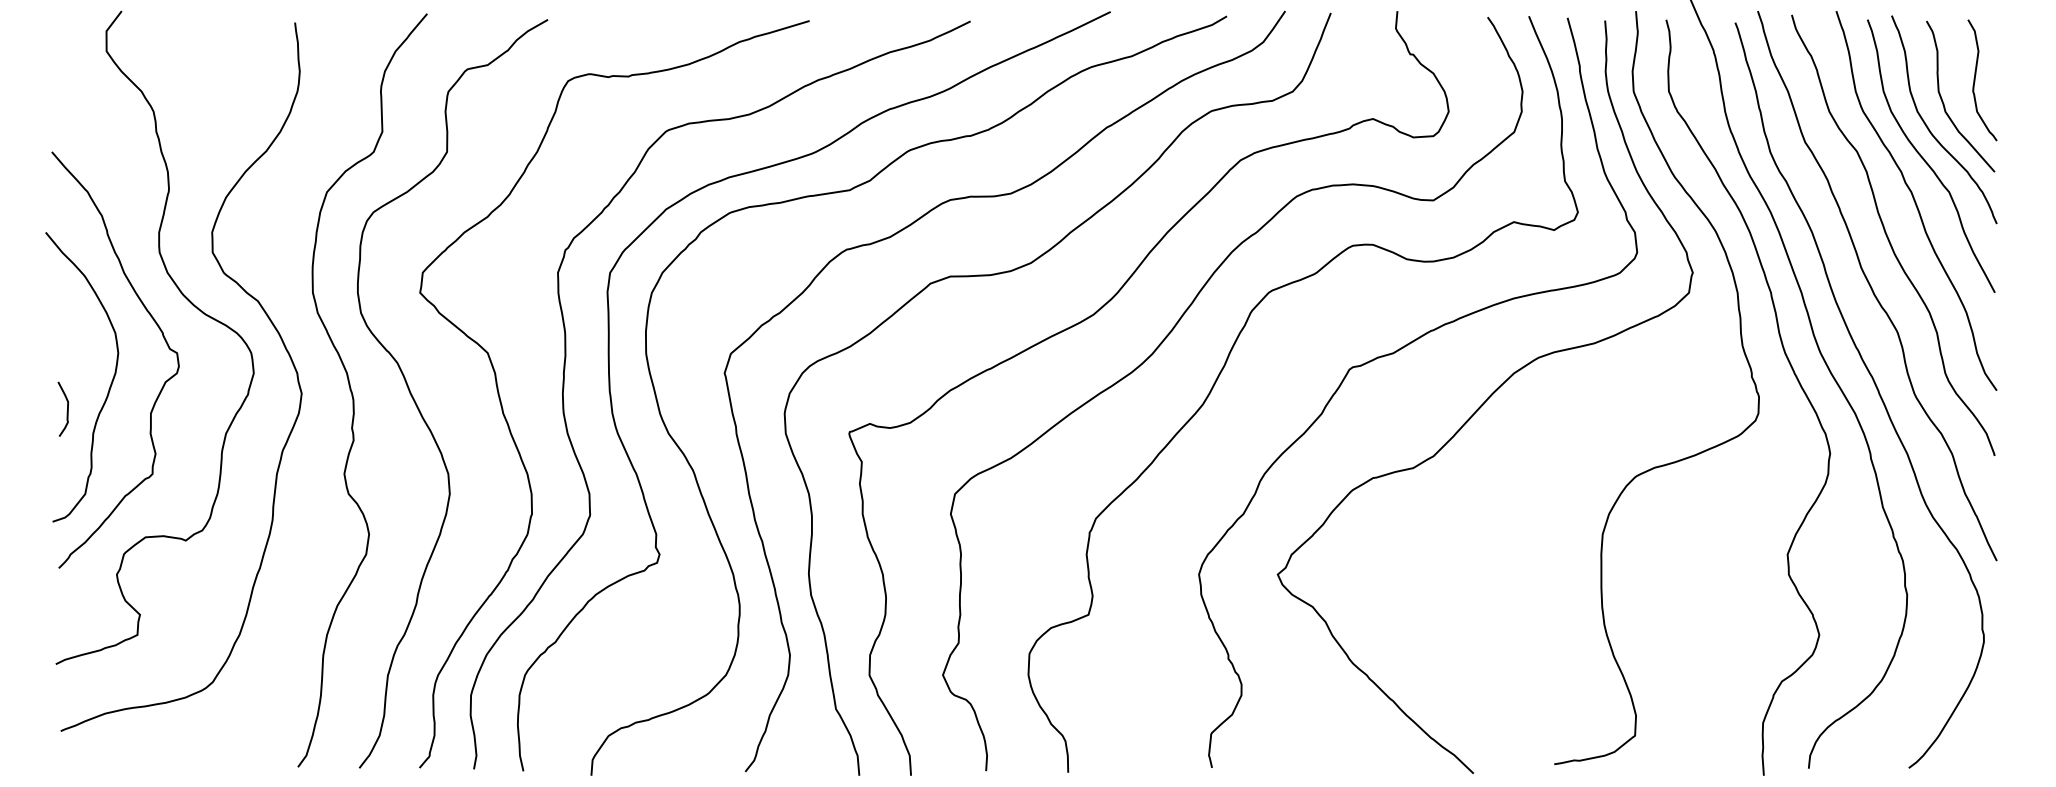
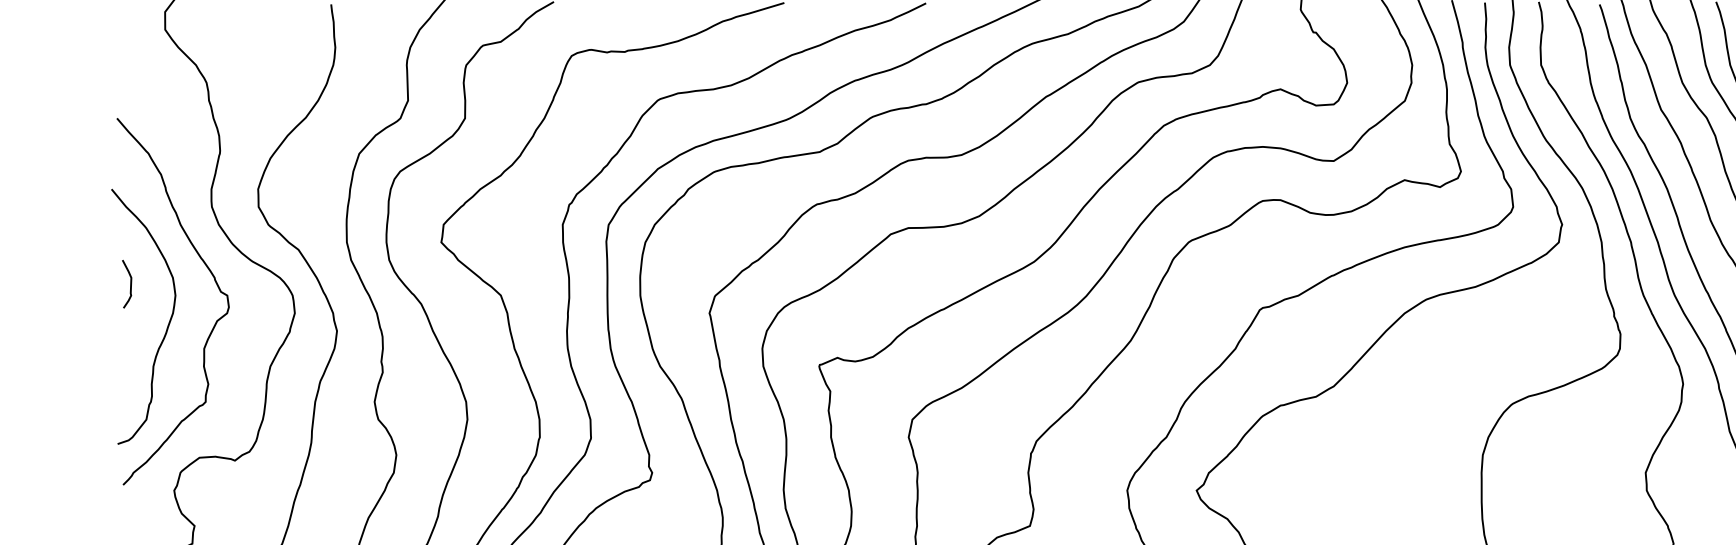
curve: (67, 408) -> (130, 283), moved

